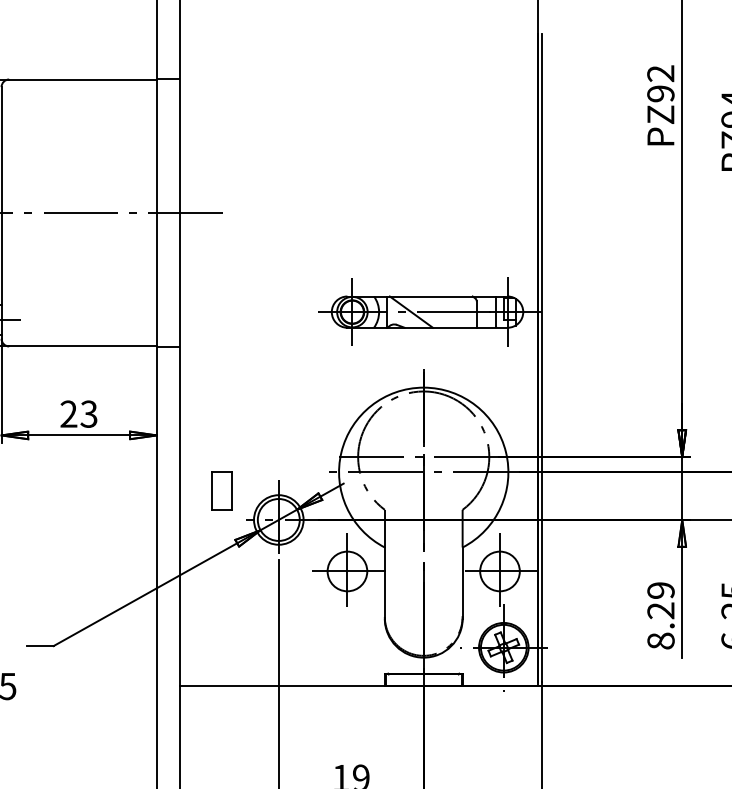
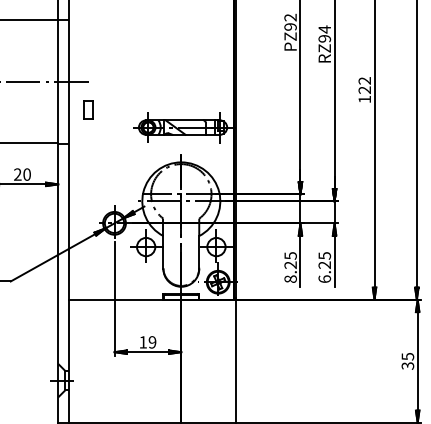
text: (87, 413) -> (26, 174), 23 -> 20
part: (222, 489) -> (88, 109), moved
text: (660, 589) -> (290, 255), 8.29 -> 8.25

